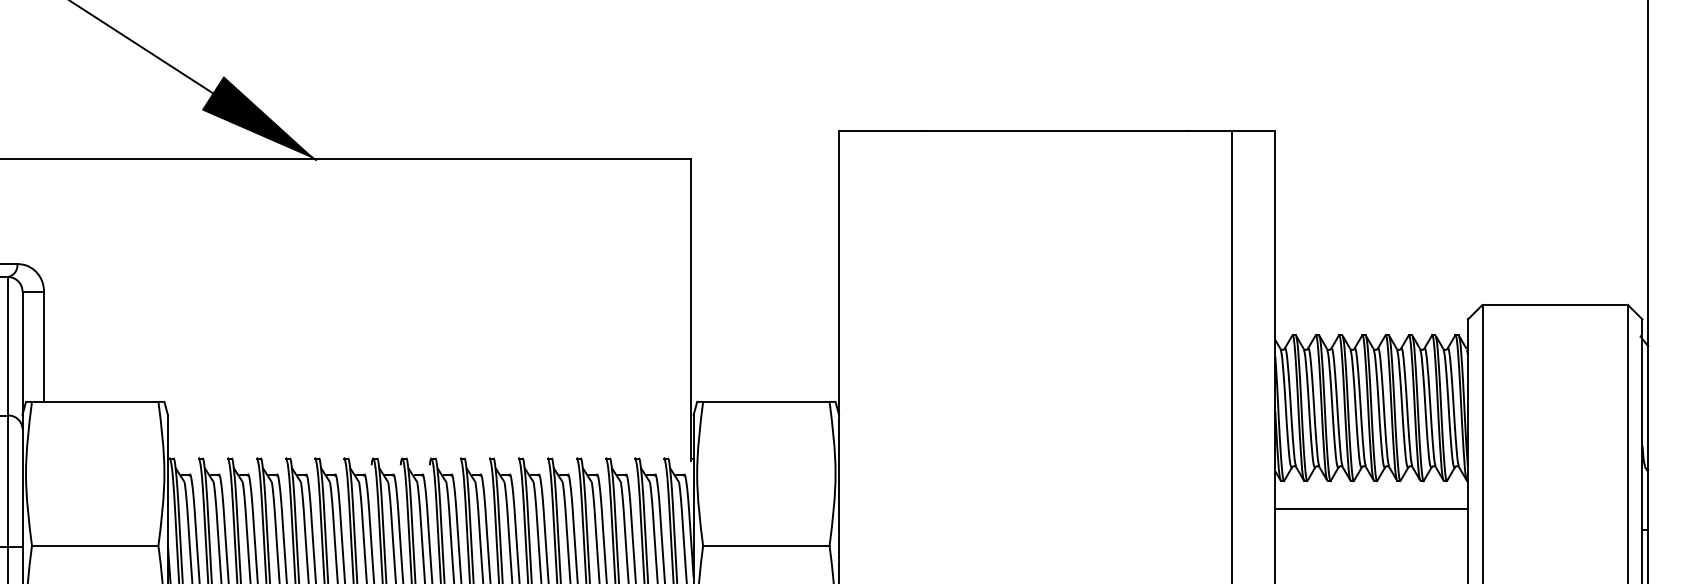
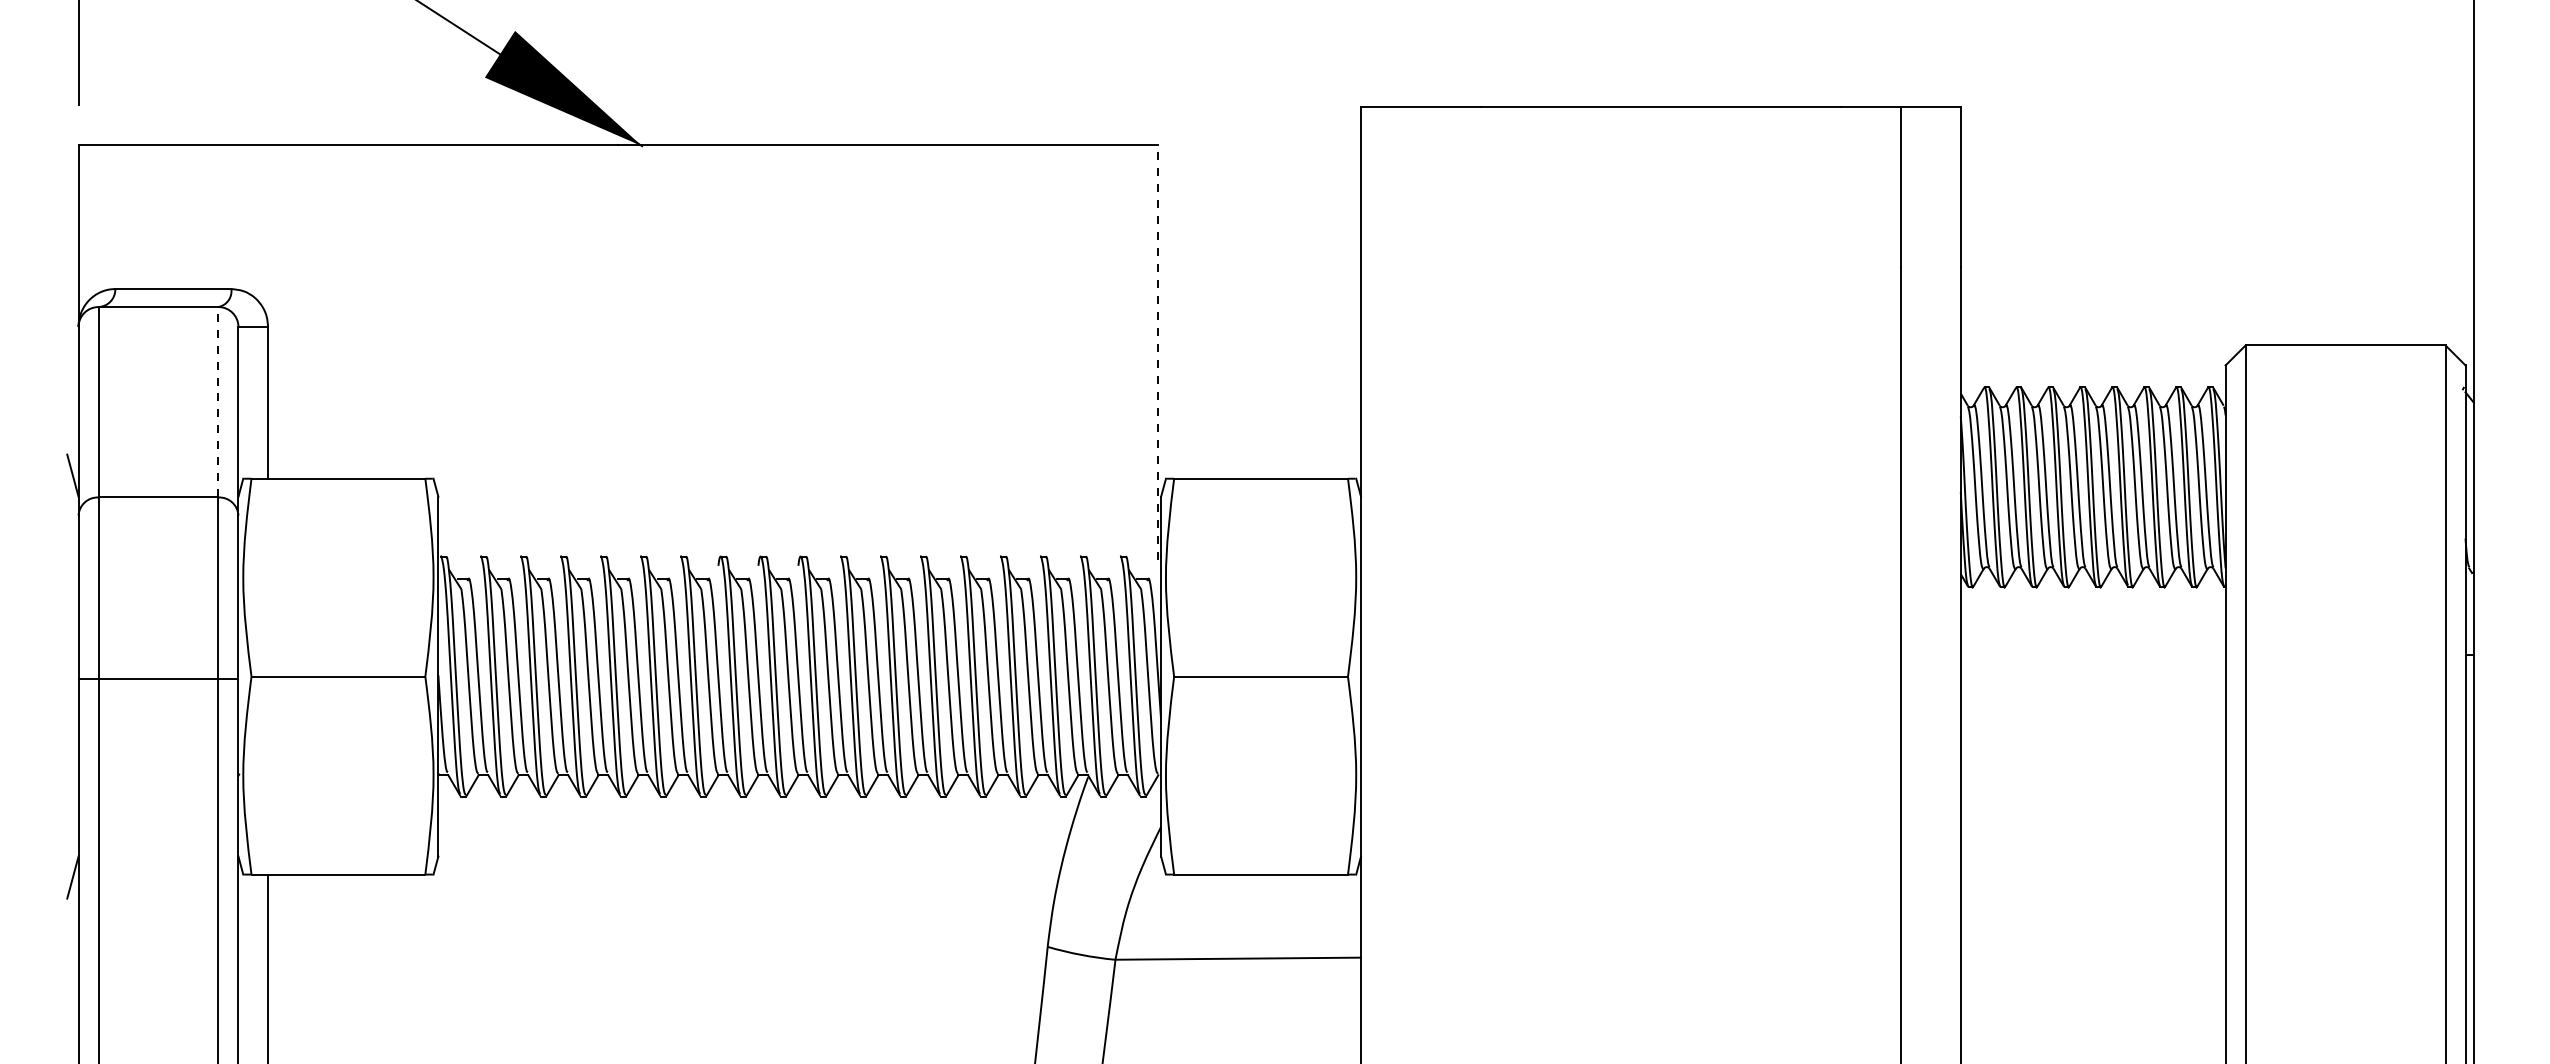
line: (691, 310) -> (1158, 352), solid -> dashed
line: (7, 345) -> (218, 401), solid -> dashed
line: (1371, 508) -> (2092, 625), removed

